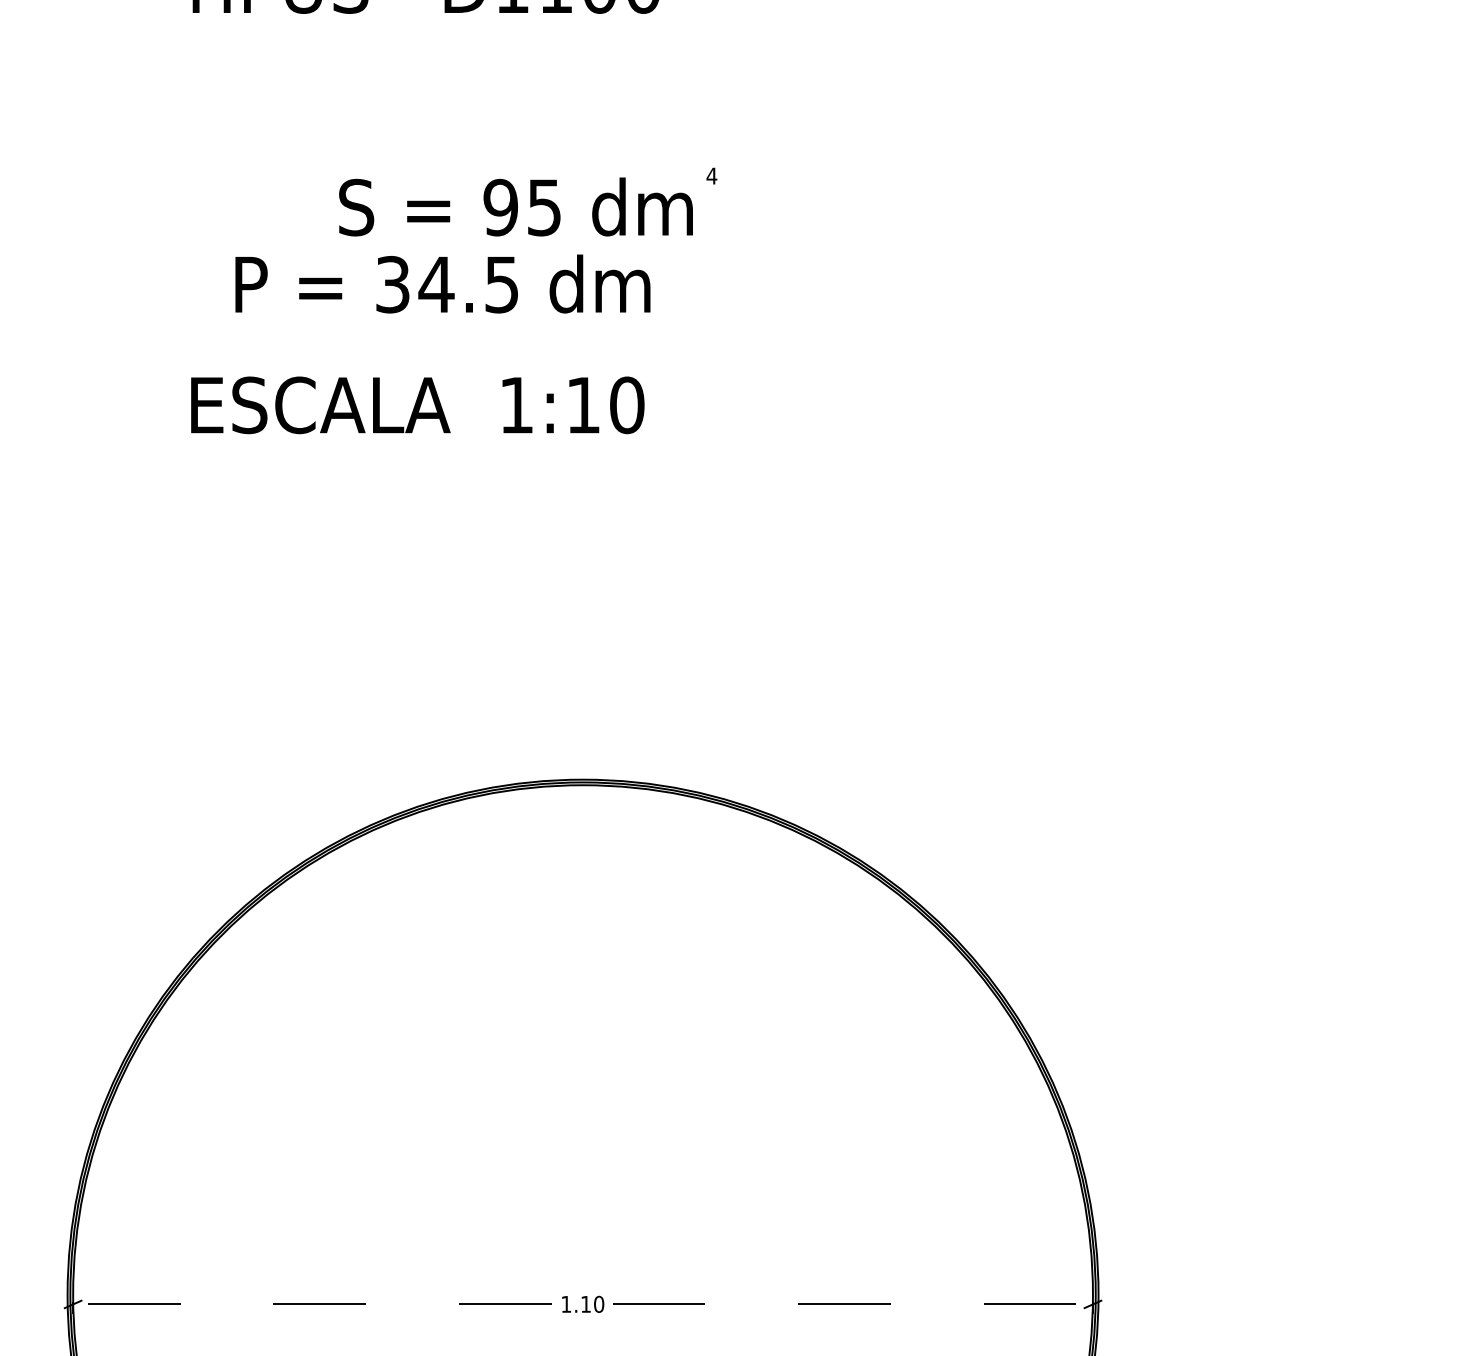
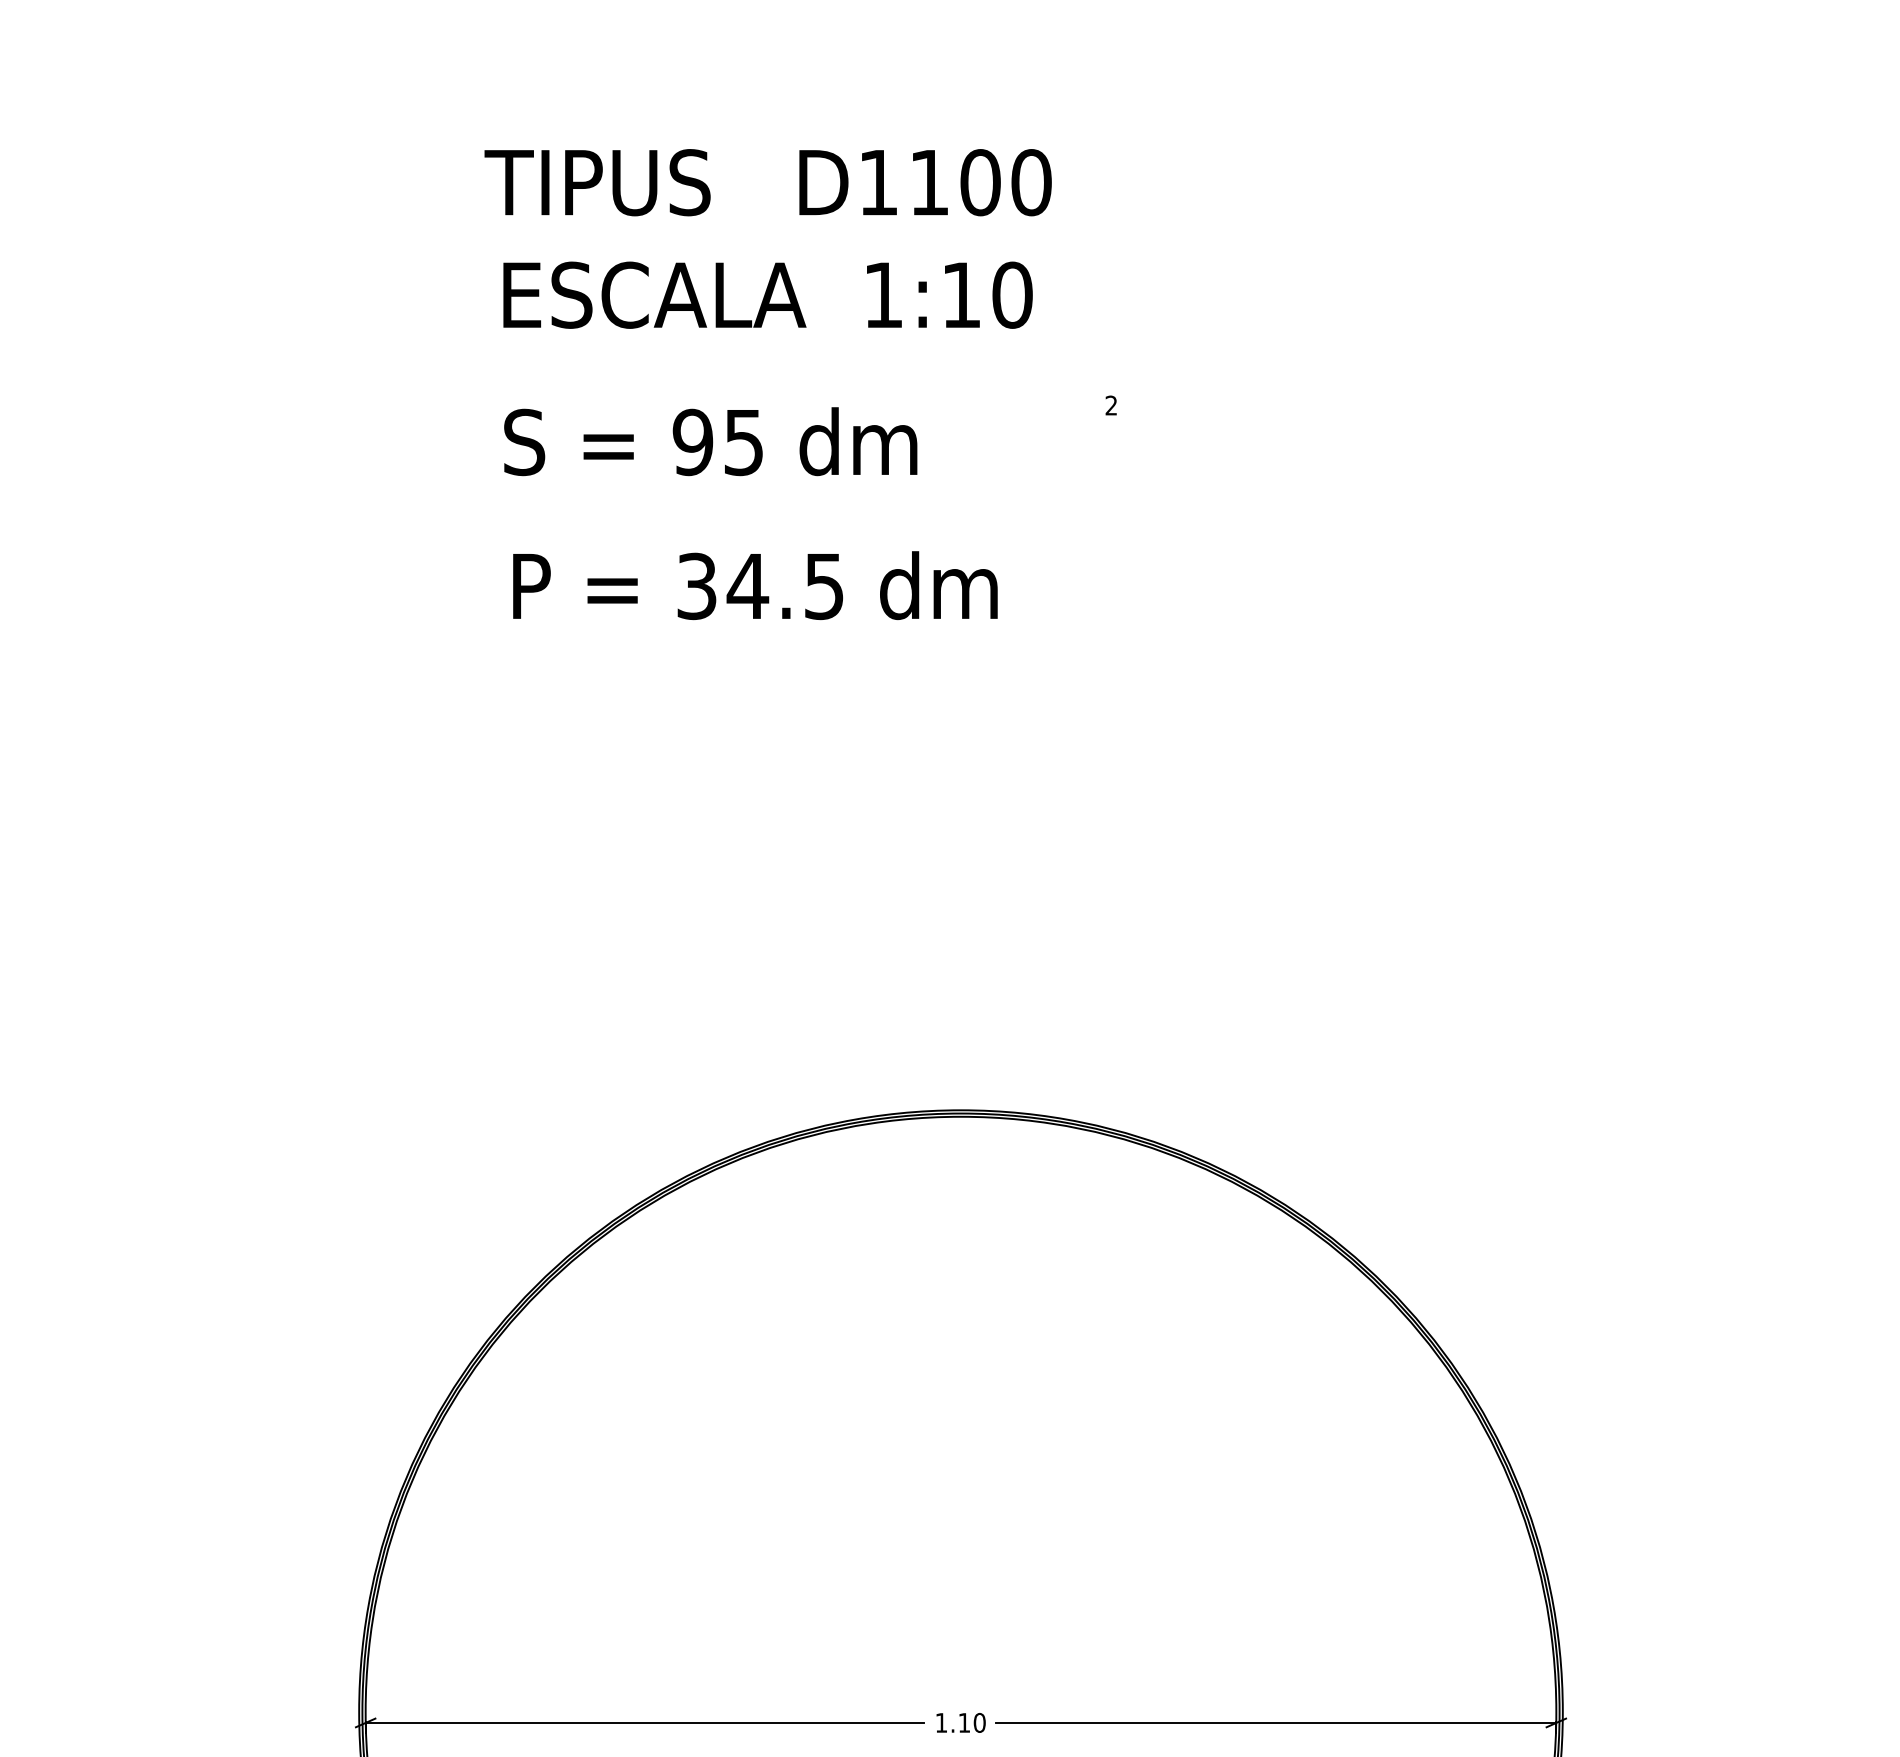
text: (711, 176) -> (1111, 405), 4 -> 2
text: (515, 206) -> (710, 441), moved
text: (443, 283) -> (755, 585), moved
text: (417, 404) -> (767, 294), moved
line: (311, 1304) -> (644, 1722), dashed -> solid
line: (853, 1304) -> (1276, 1722), dashed -> solid

